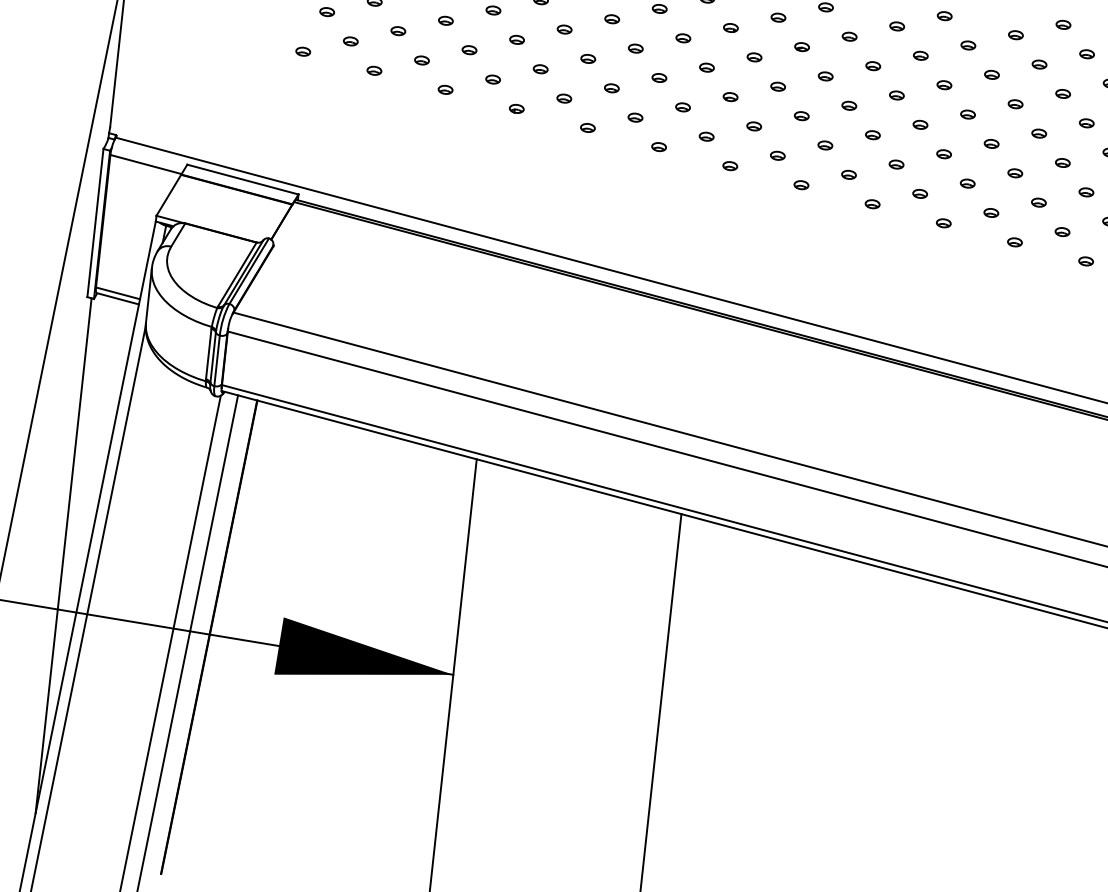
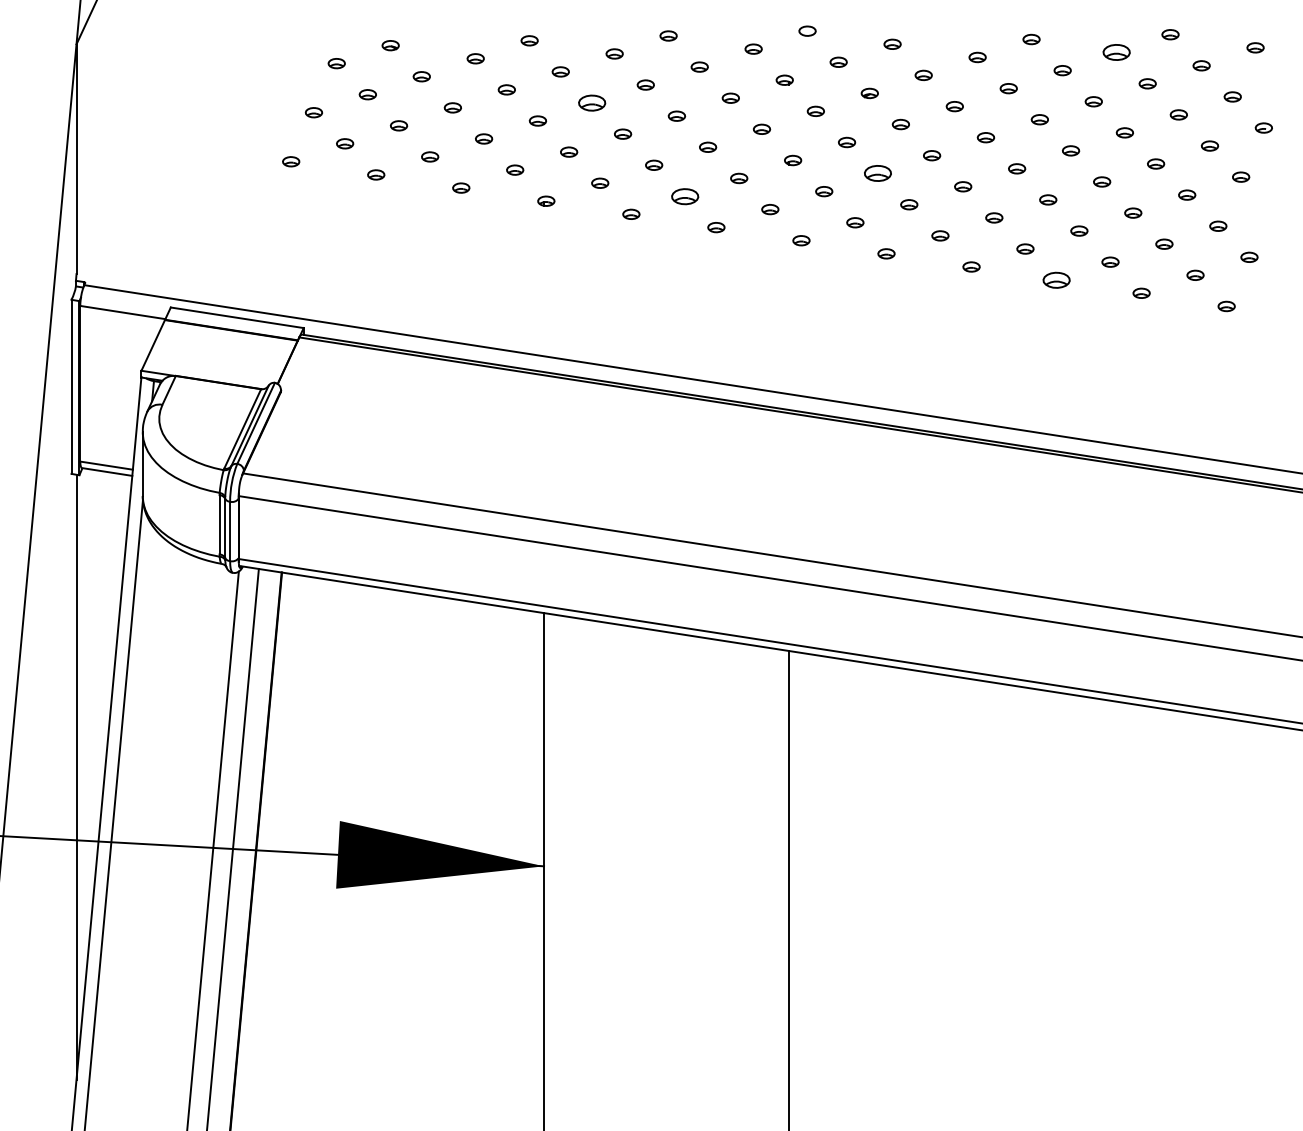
part: (564, 29) -> (591, 102), size x1.6
part: (1015, 35) -> (1116, 52), size x1.6
part: (635, 116) -> (685, 195), size x1.6
part: (802, 116) -> (878, 173), size x1.6
part: (943, 222) -> (1056, 279), size x1.6

